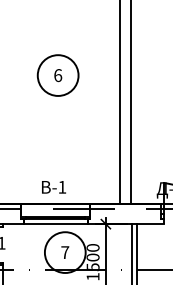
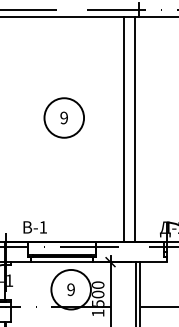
text: (58, 75) -> (64, 117), 6 -> 9
text: (53, 187) -> (34, 227), moved
text: (64, 252) -> (70, 289), 7 -> 9

